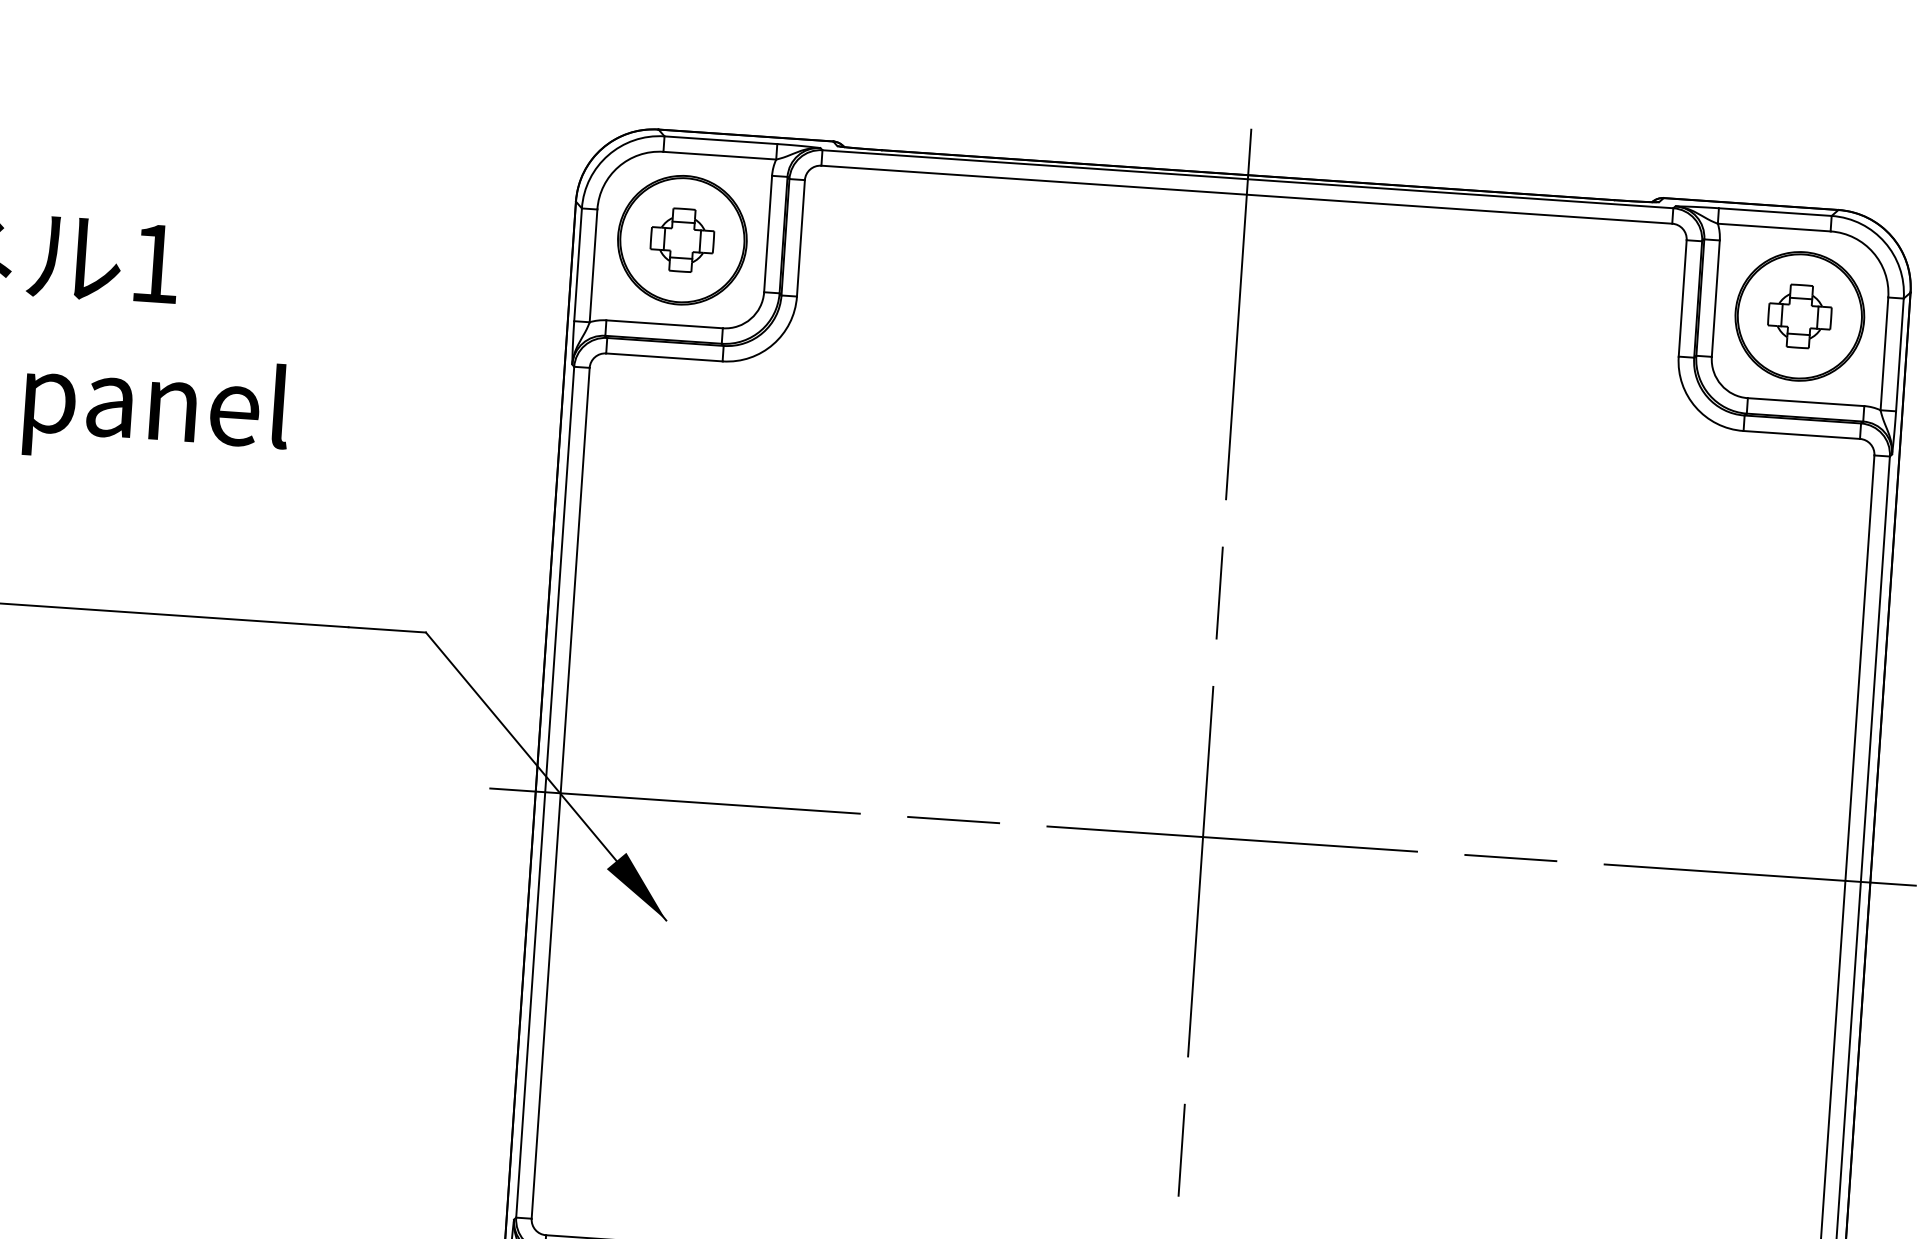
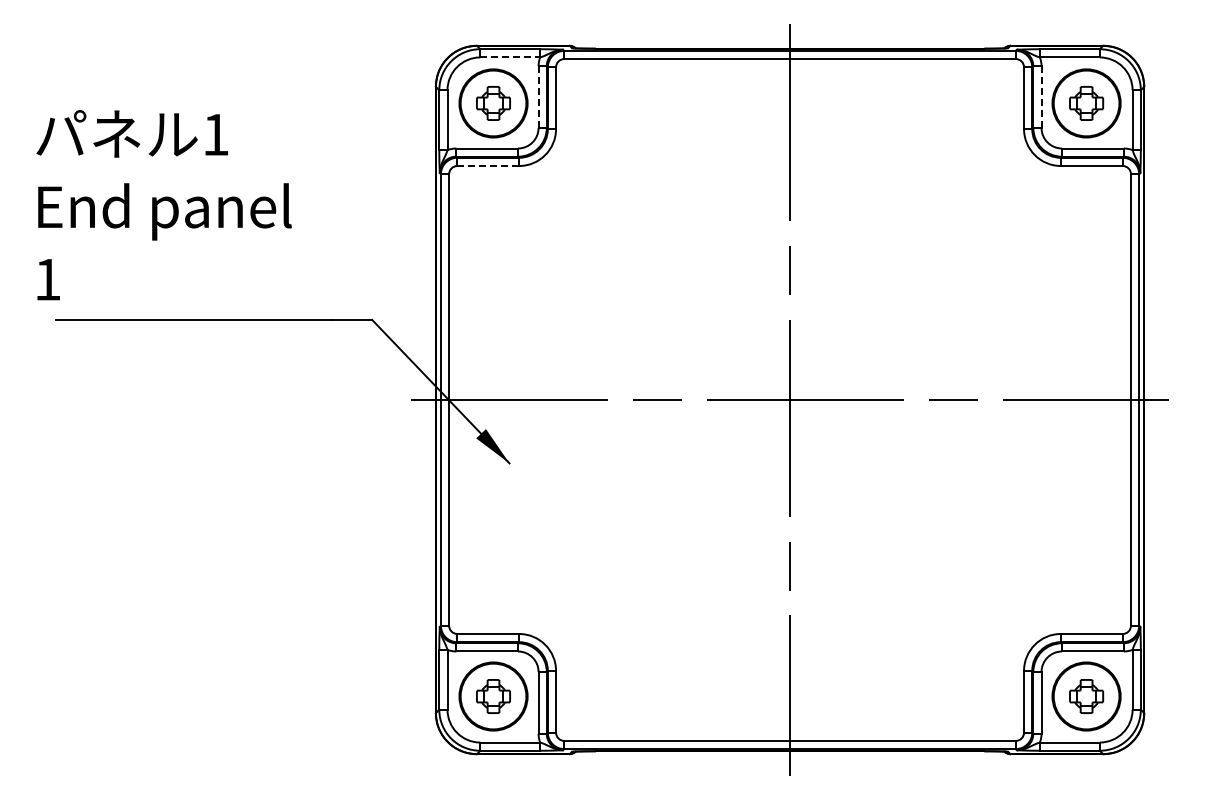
line: (720, 155) -> (510, 57), solid -> dashed
line: (767, 234) -> (538, 97), solid -> dashed
line: (1715, 299) -> (1041, 97), solid -> dashed
line: (664, 358) -> (488, 166), solid -> dashed

